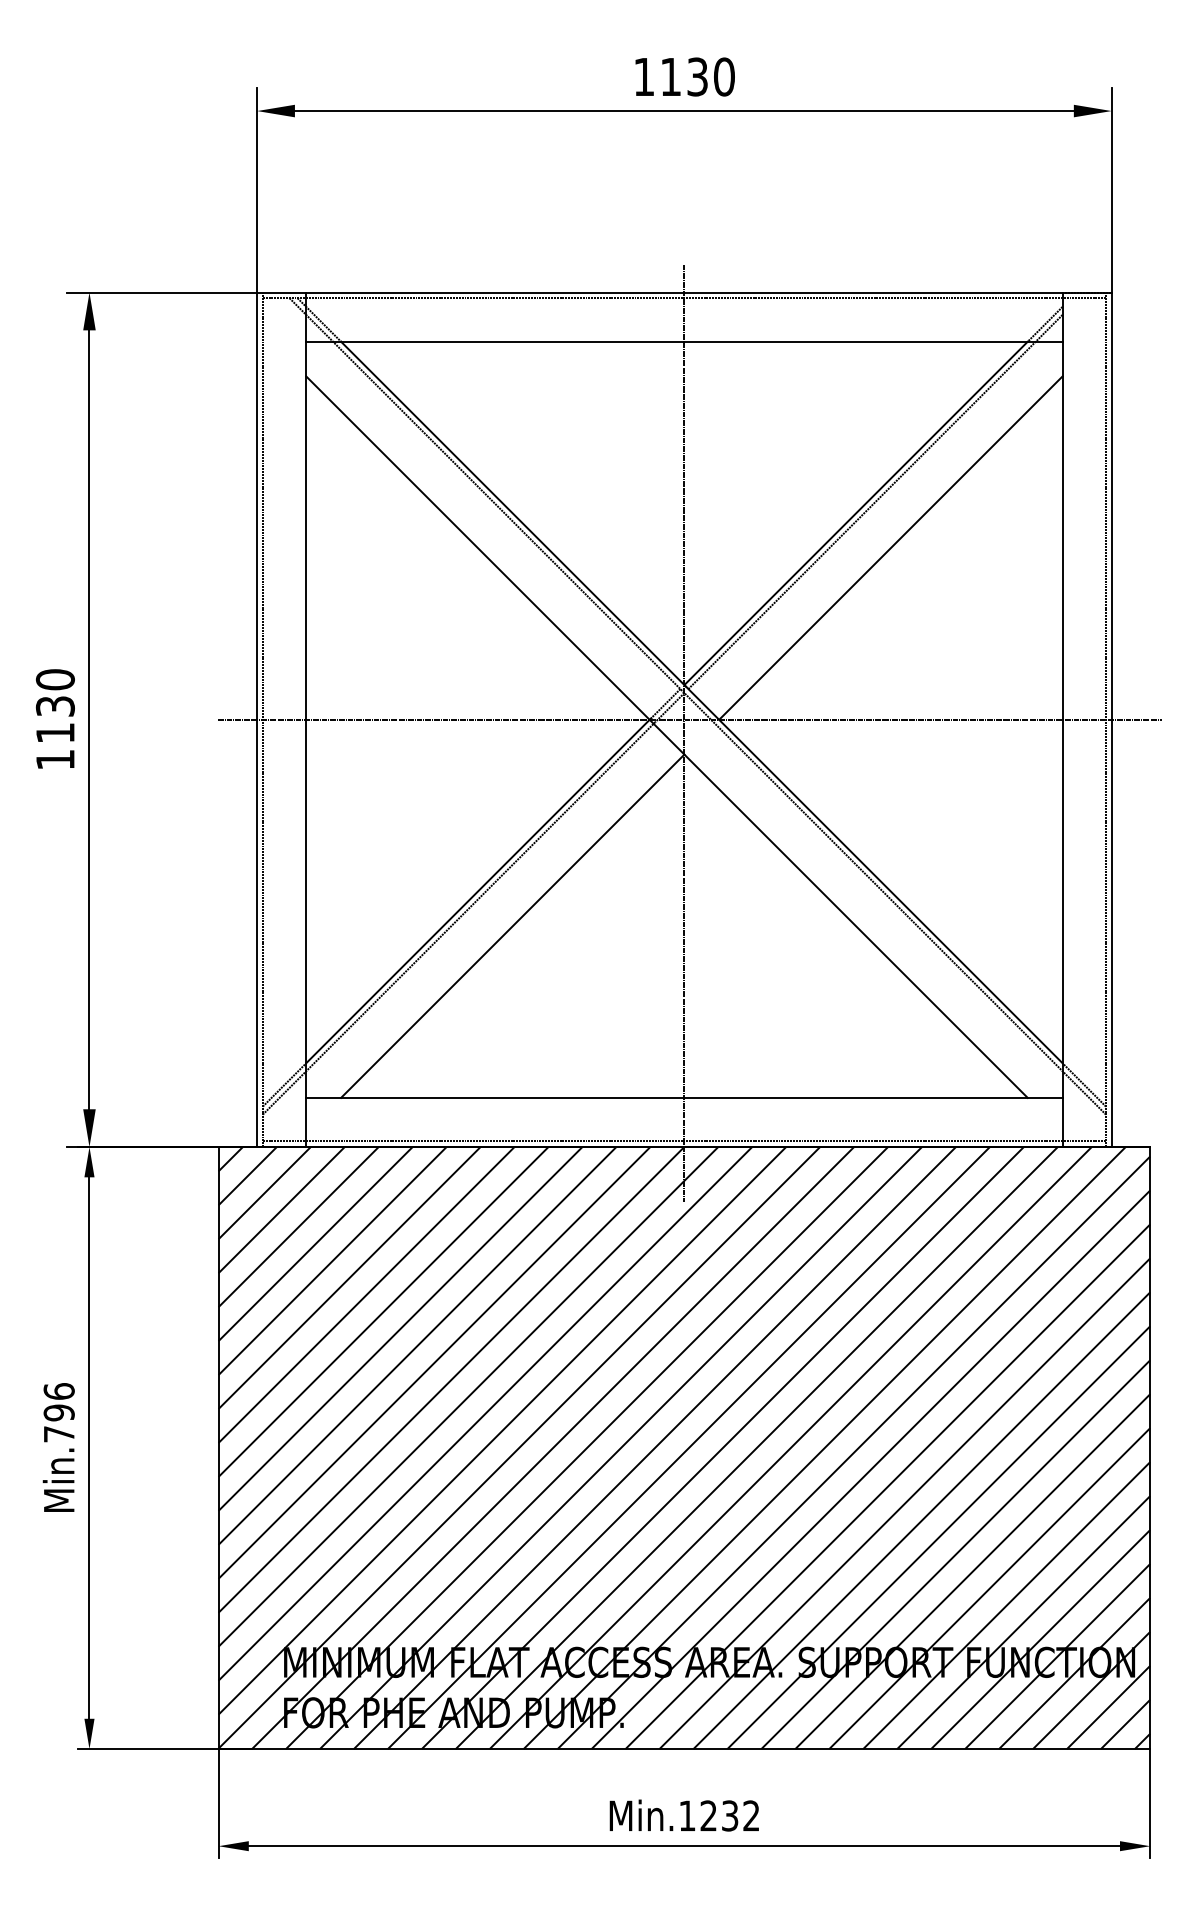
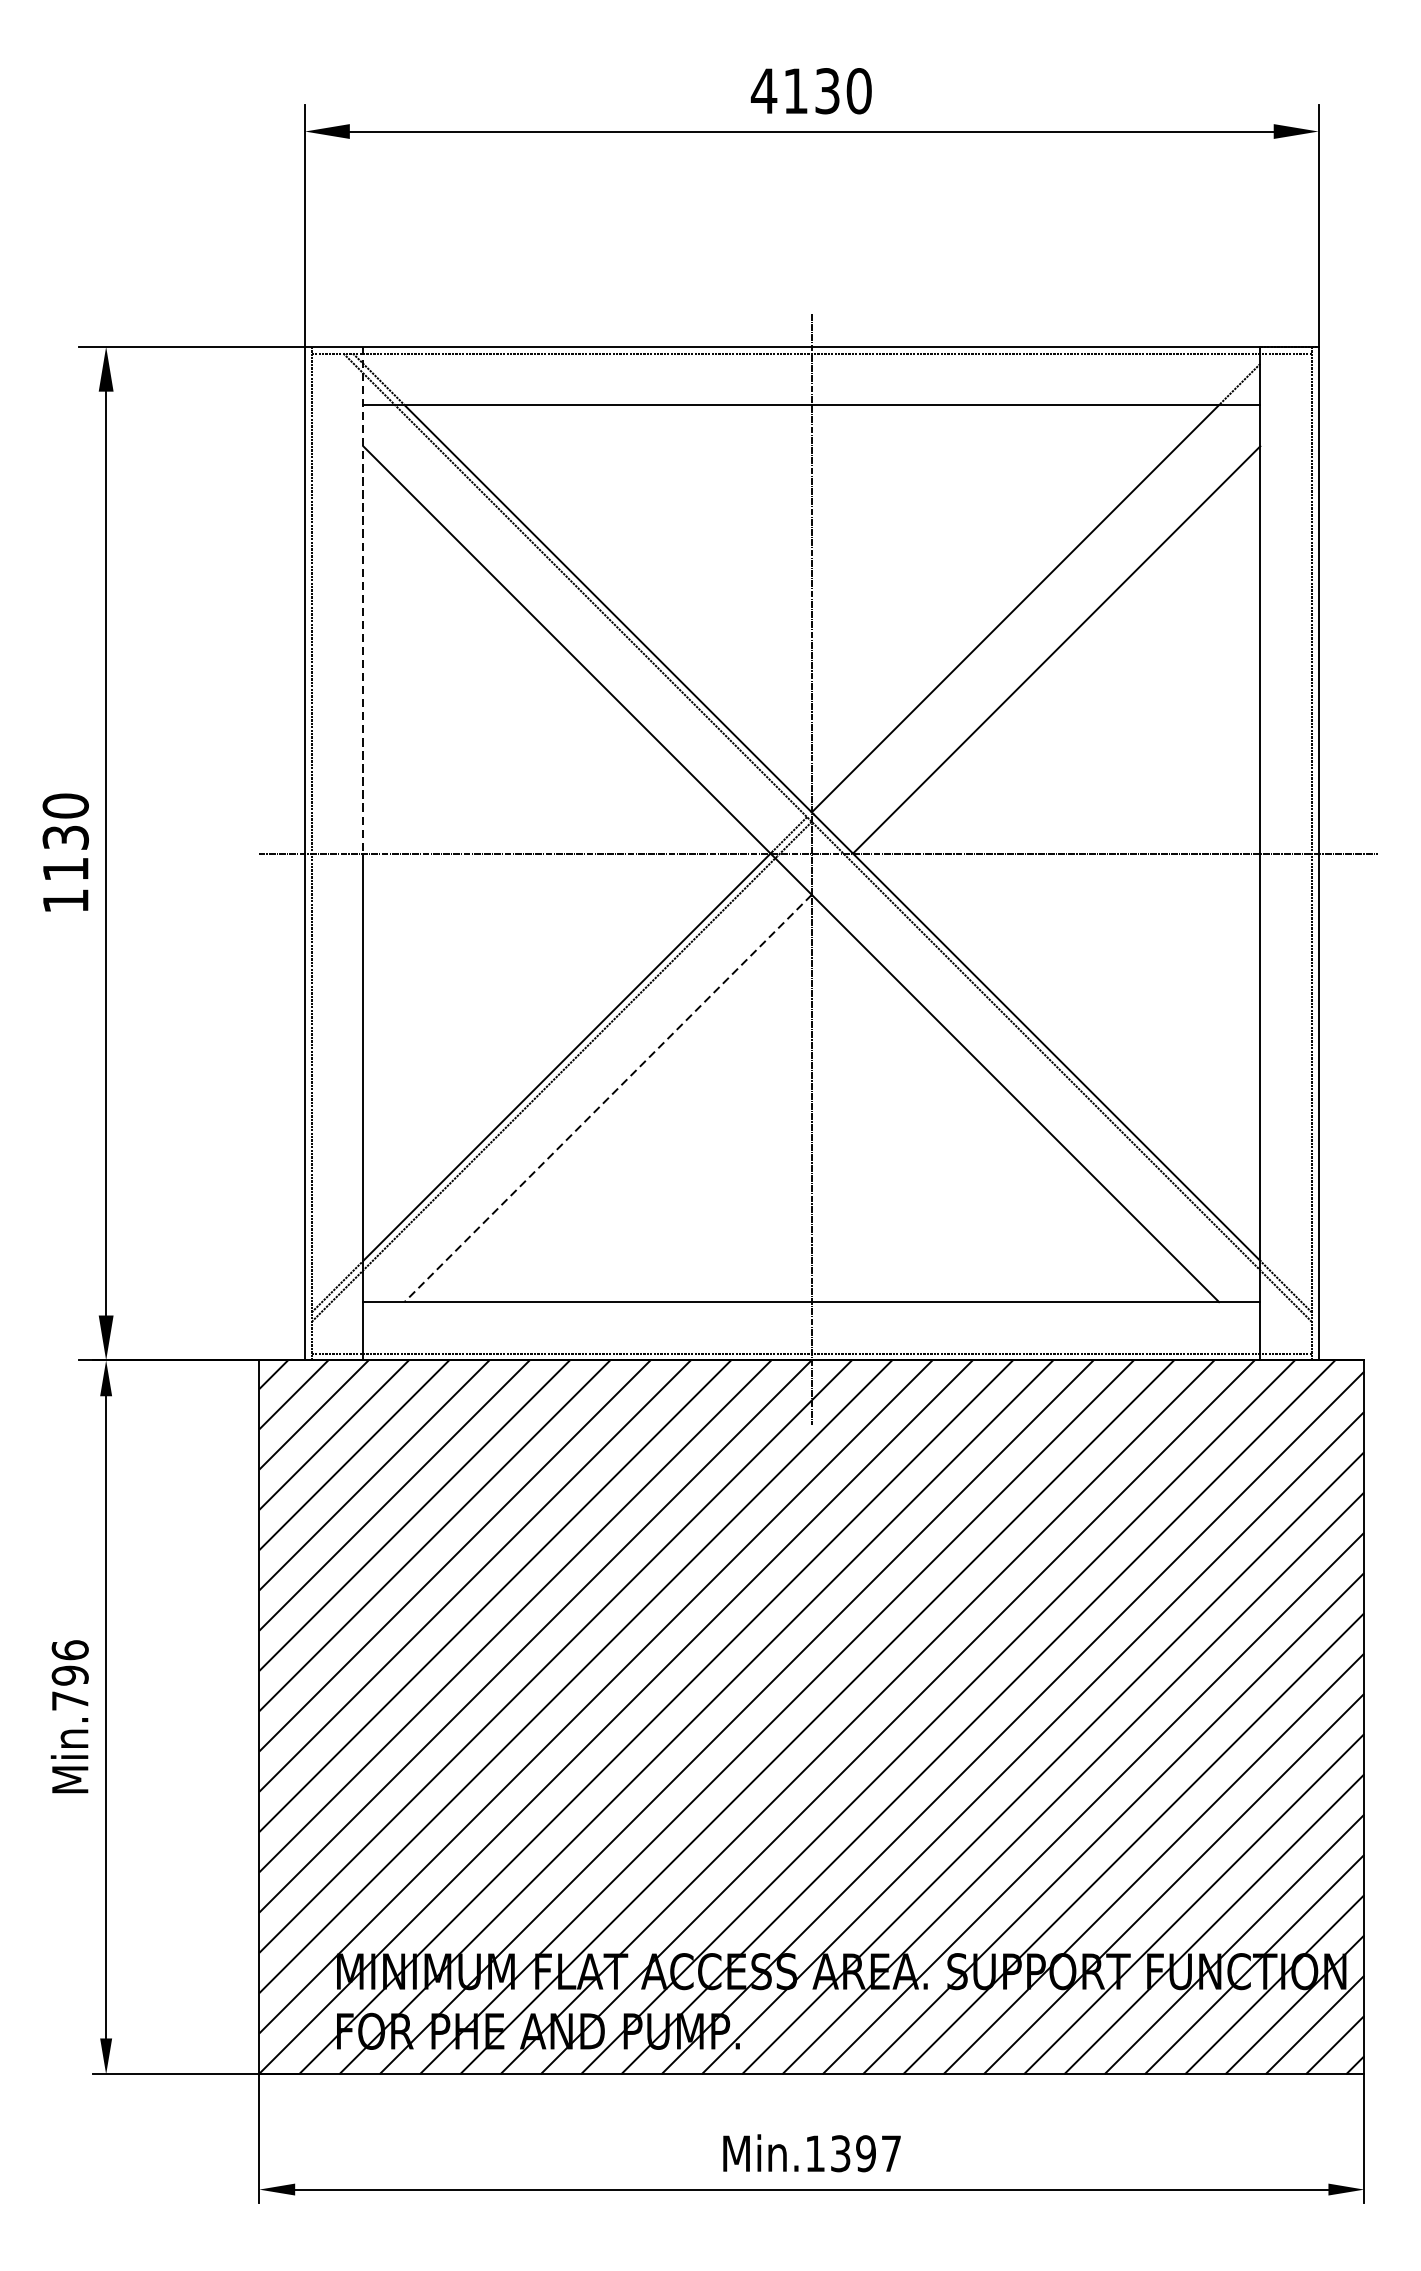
text: (644, 76) -> (764, 90), 1130 -> 4130
line: (875, 501) -> (1038, 594), removed
line: (306, 506) -> (363, 600), solid -> dashed
line: (512, 926) -> (607, 1098), solid -> dashed
text: (729, 1815) -> (865, 2153), Min.1232 -> Min.1397

